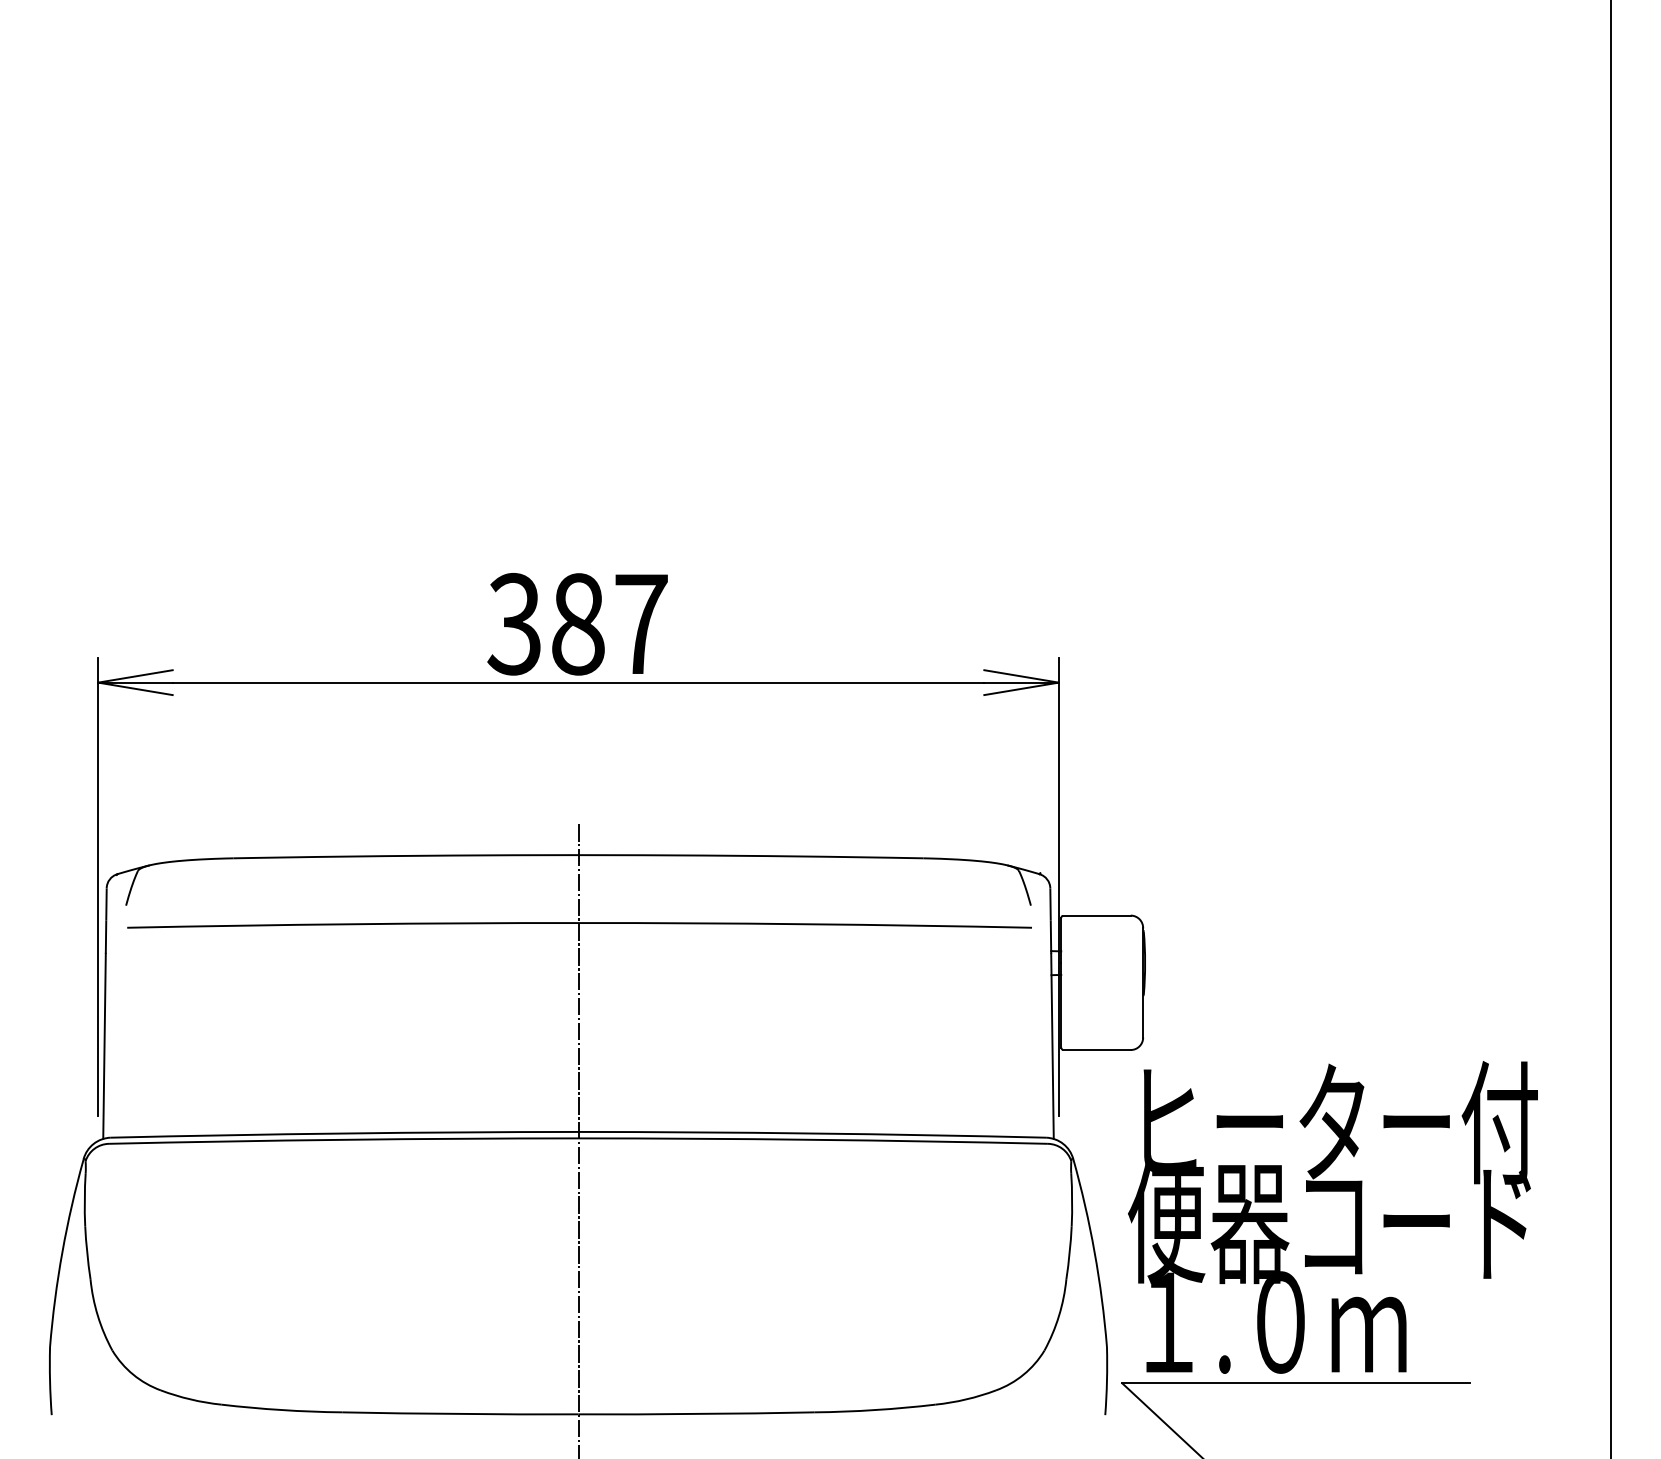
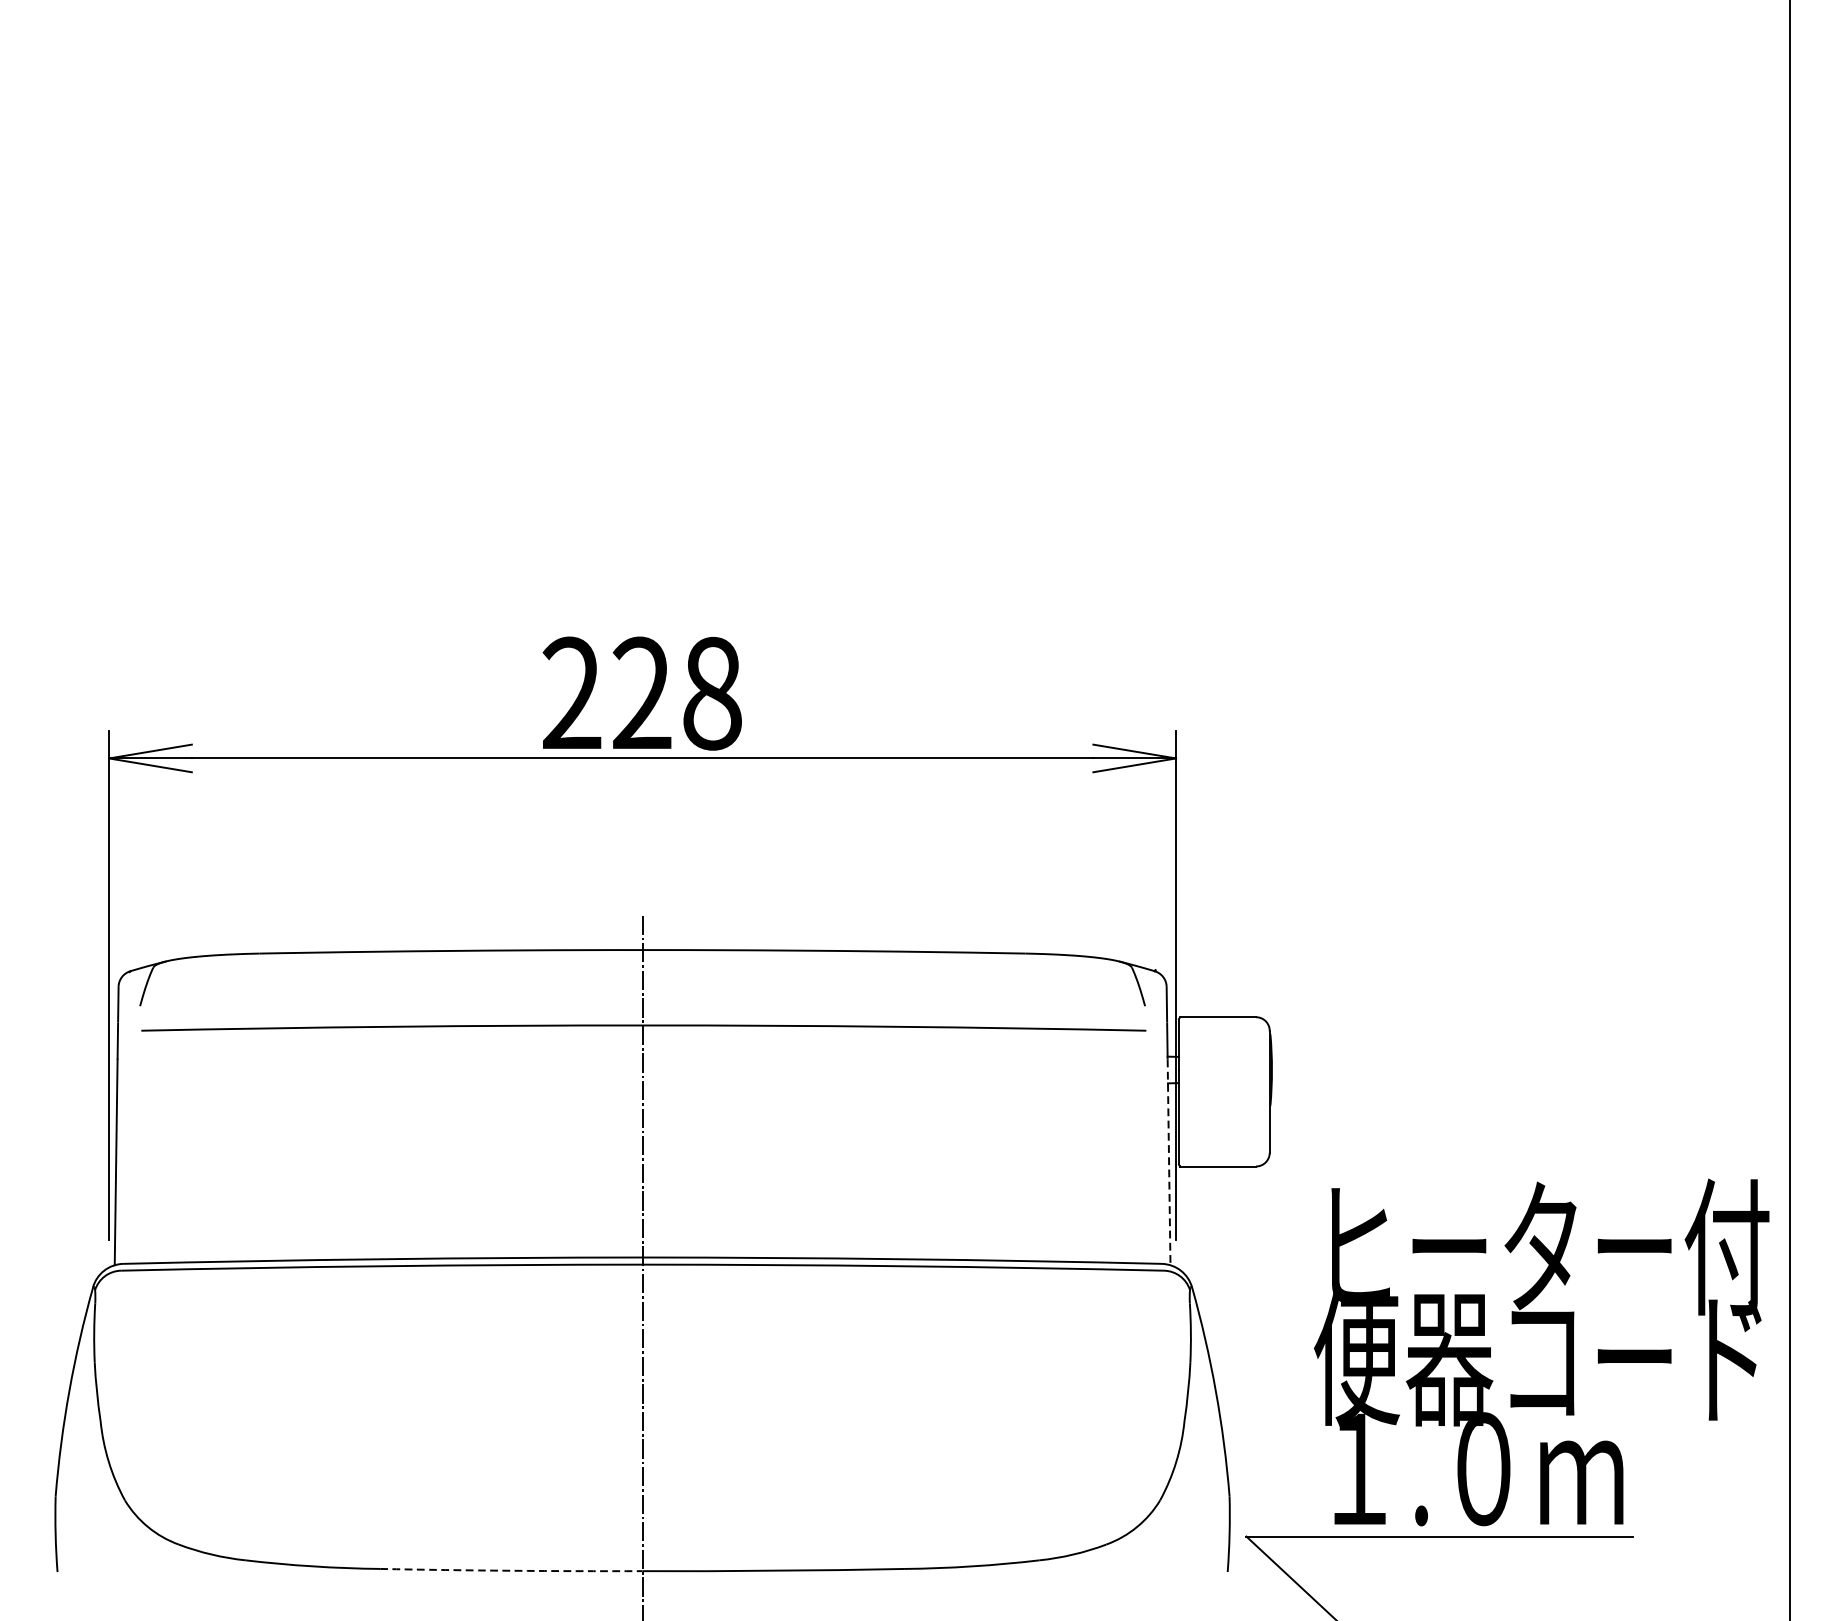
text: (577, 624) -> (641, 693), 387 -> 228
line: (1052, 1046) -> (1169, 1162), solid -> dashed
text: (1332, 1217) -> (1541, 1352), moved
arc: (460, 1414) -> (511, 1571), solid -> dashed

